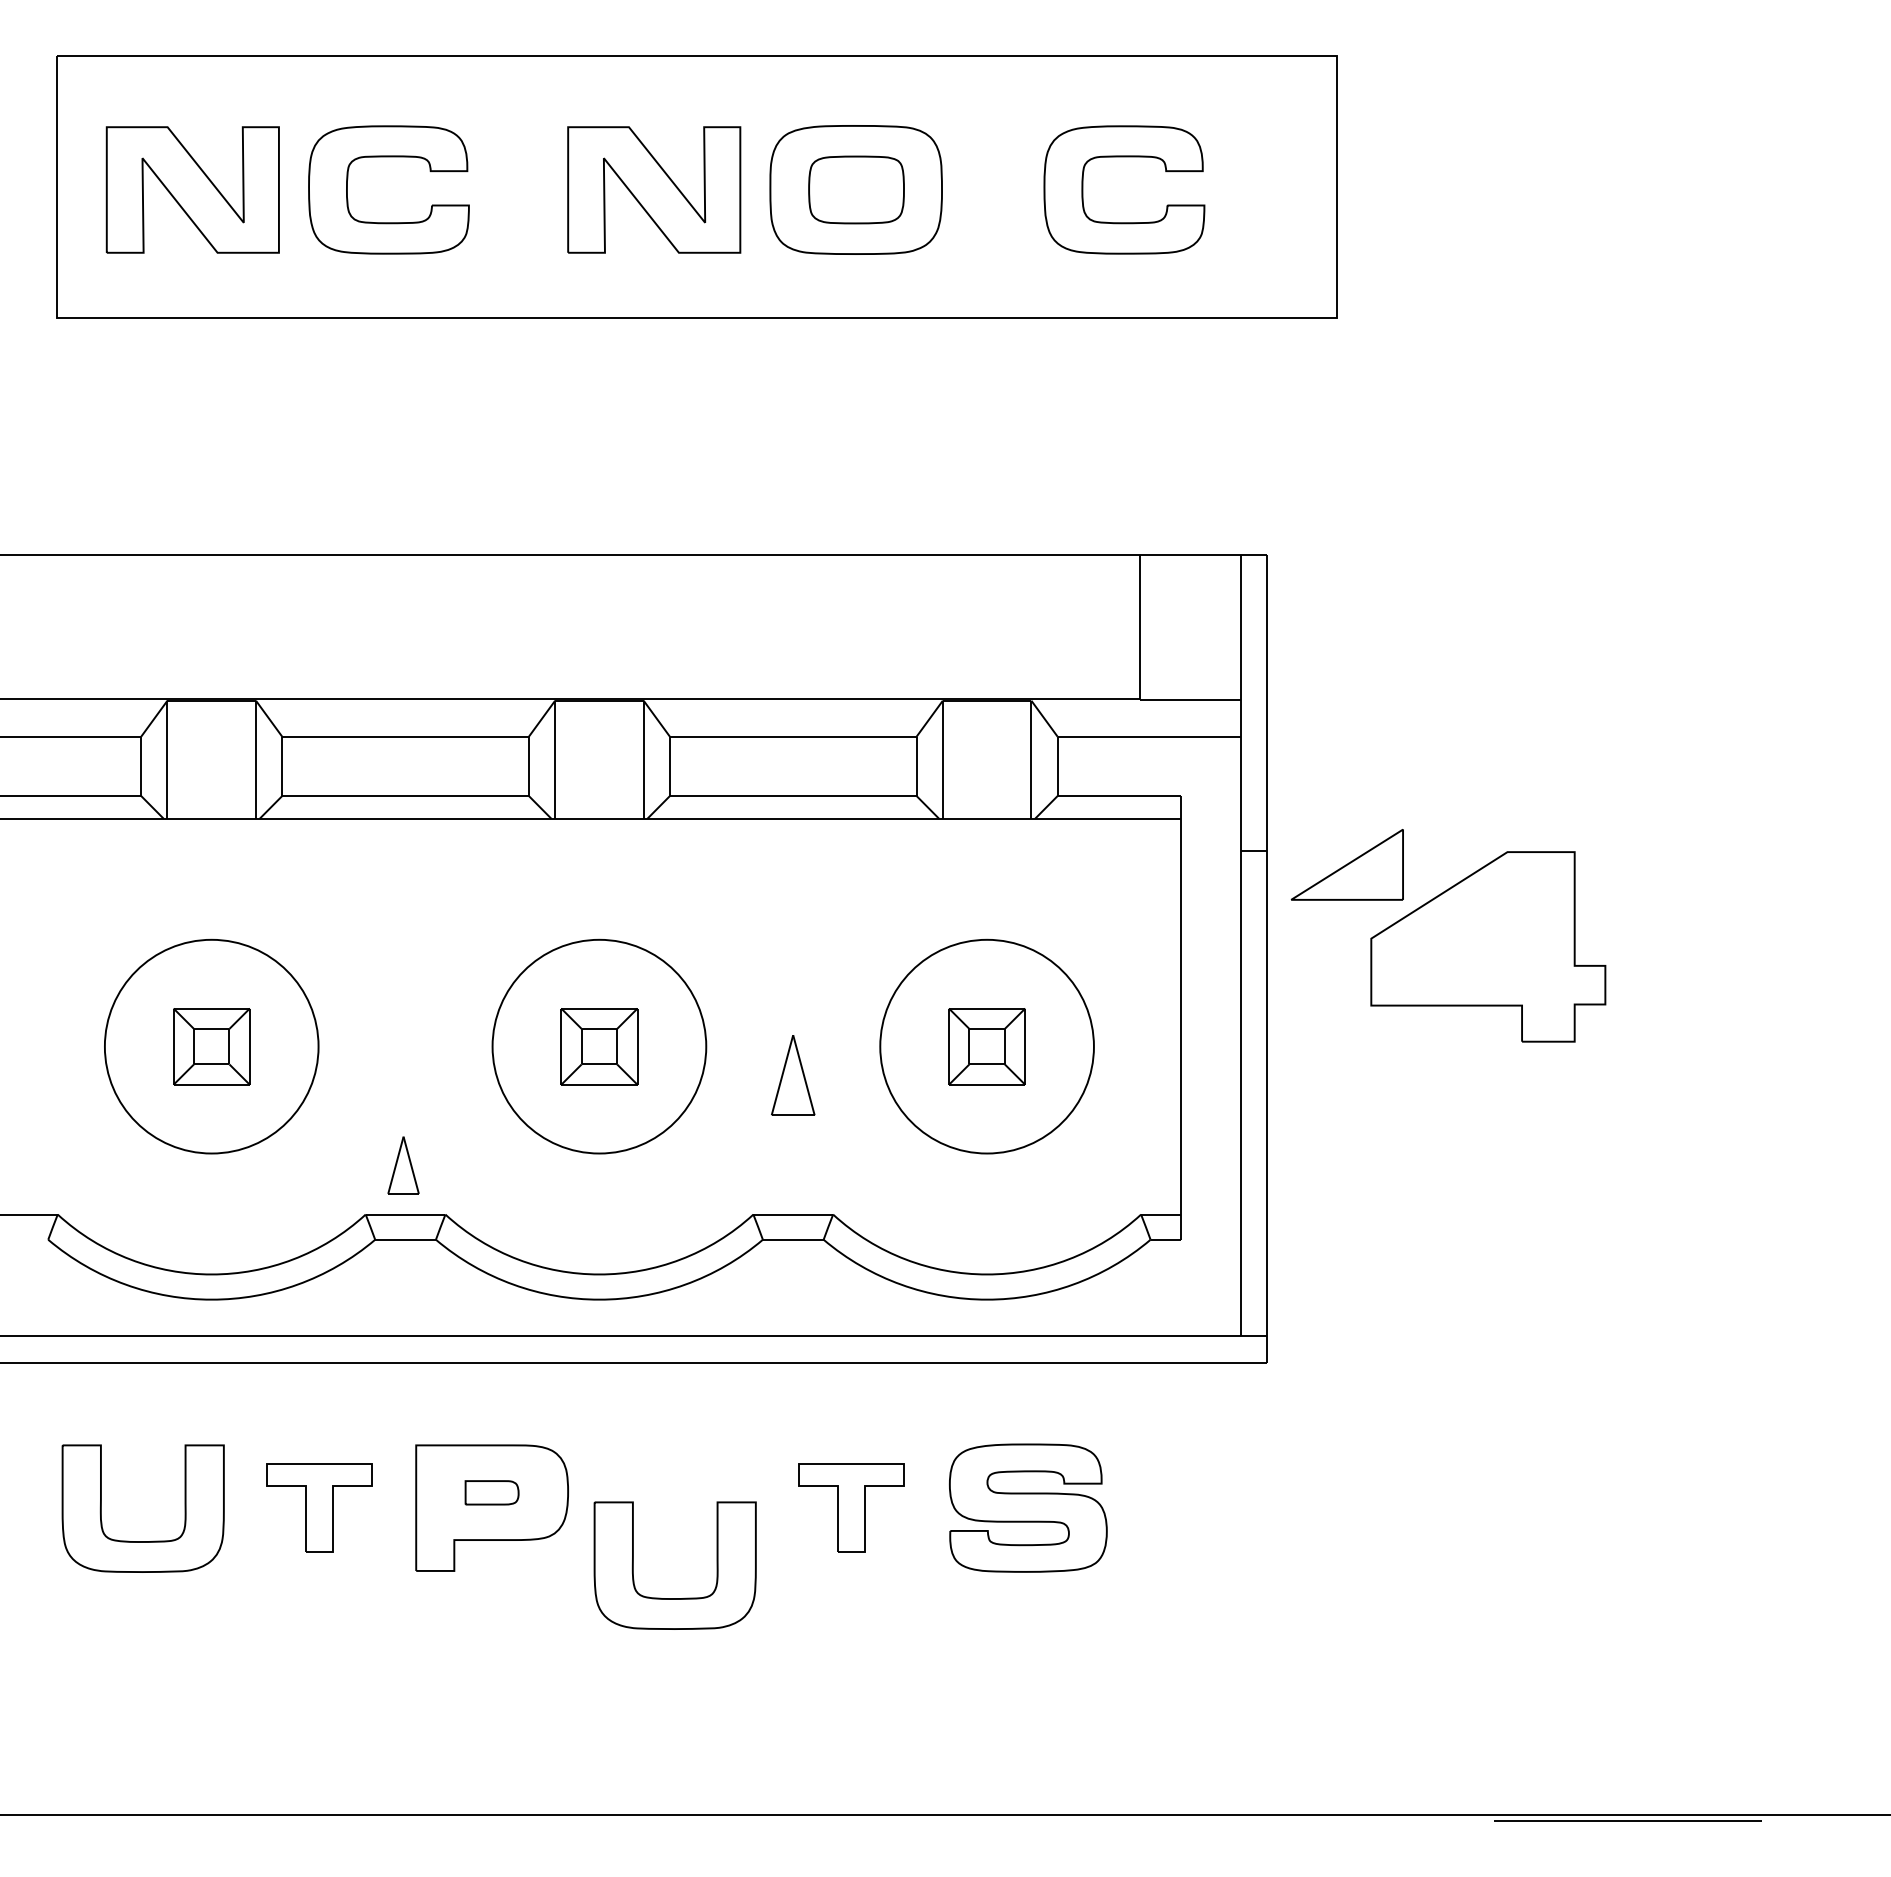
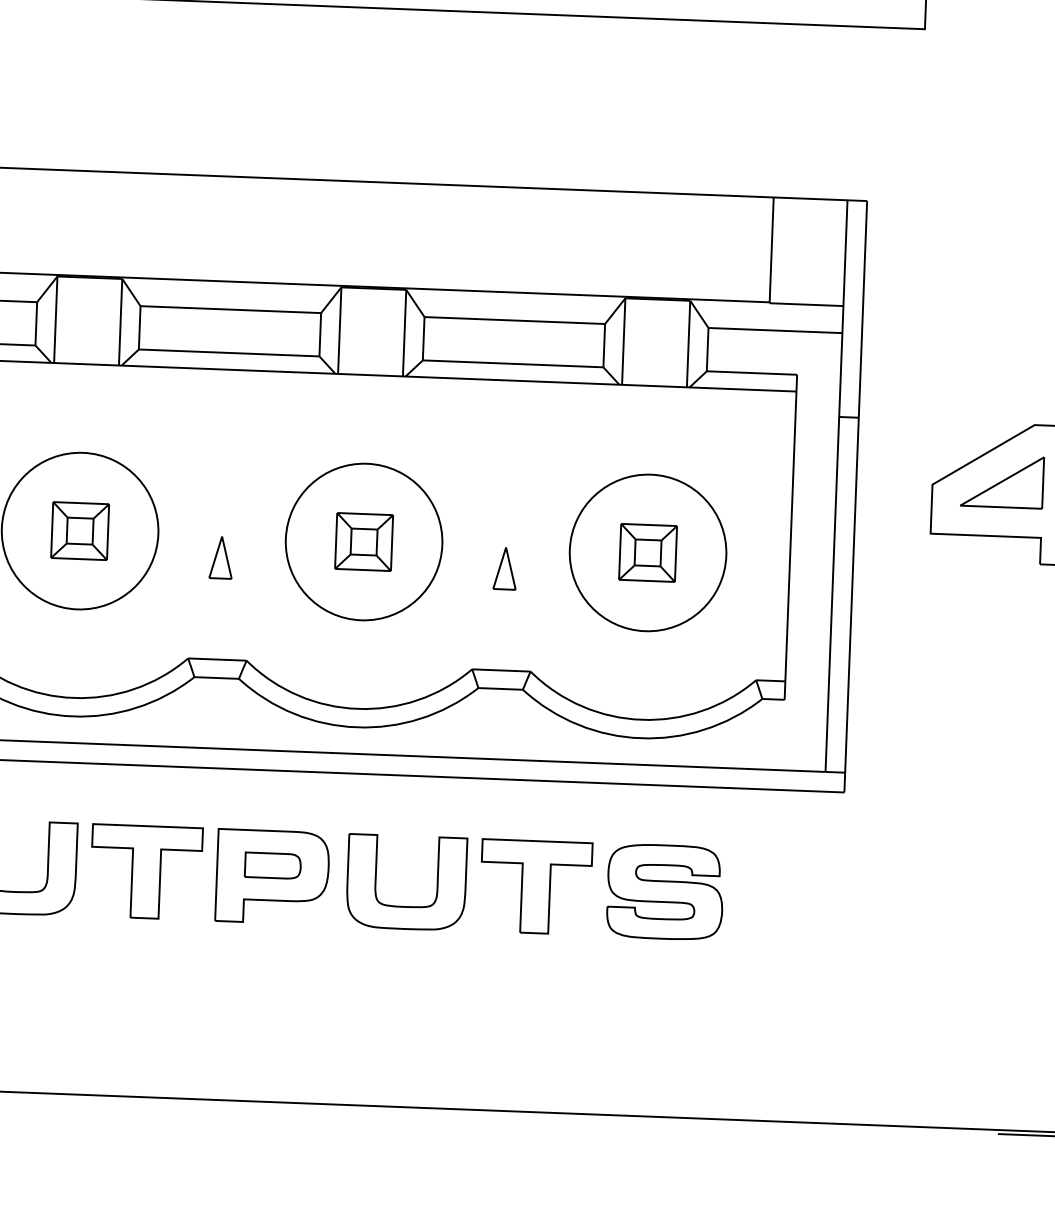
part: (1346, 864) -> (1001, 481), moved
part: (793, 1075) -> (505, 568), size x0.71
part: (403, 1165) -> (221, 557), moved
part: (491, 1492) -> (272, 865), size x1.43
part: (319, 1507) -> (146, 871), size x1.43
part: (851, 1507) -> (535, 886), size x1.43
part: (674, 1598) -> (405, 906), moved

